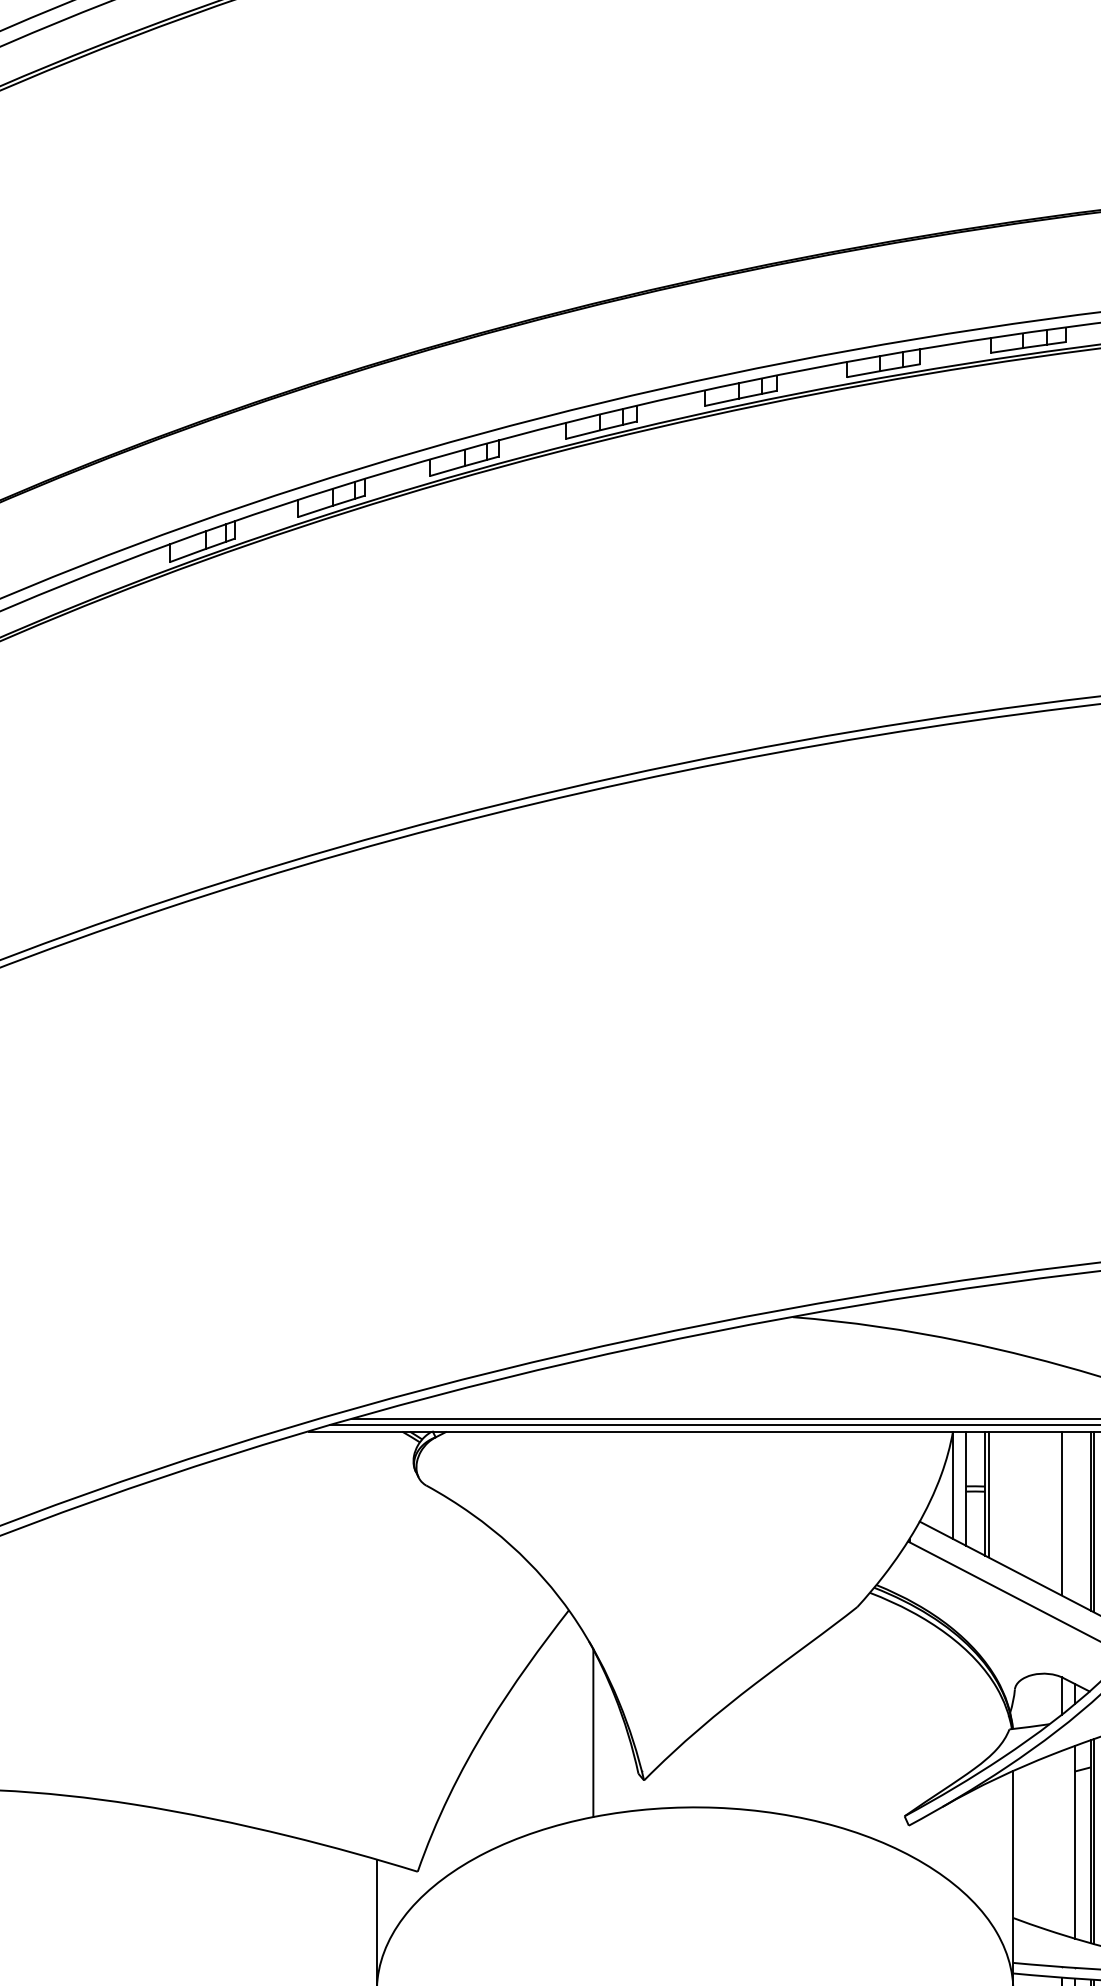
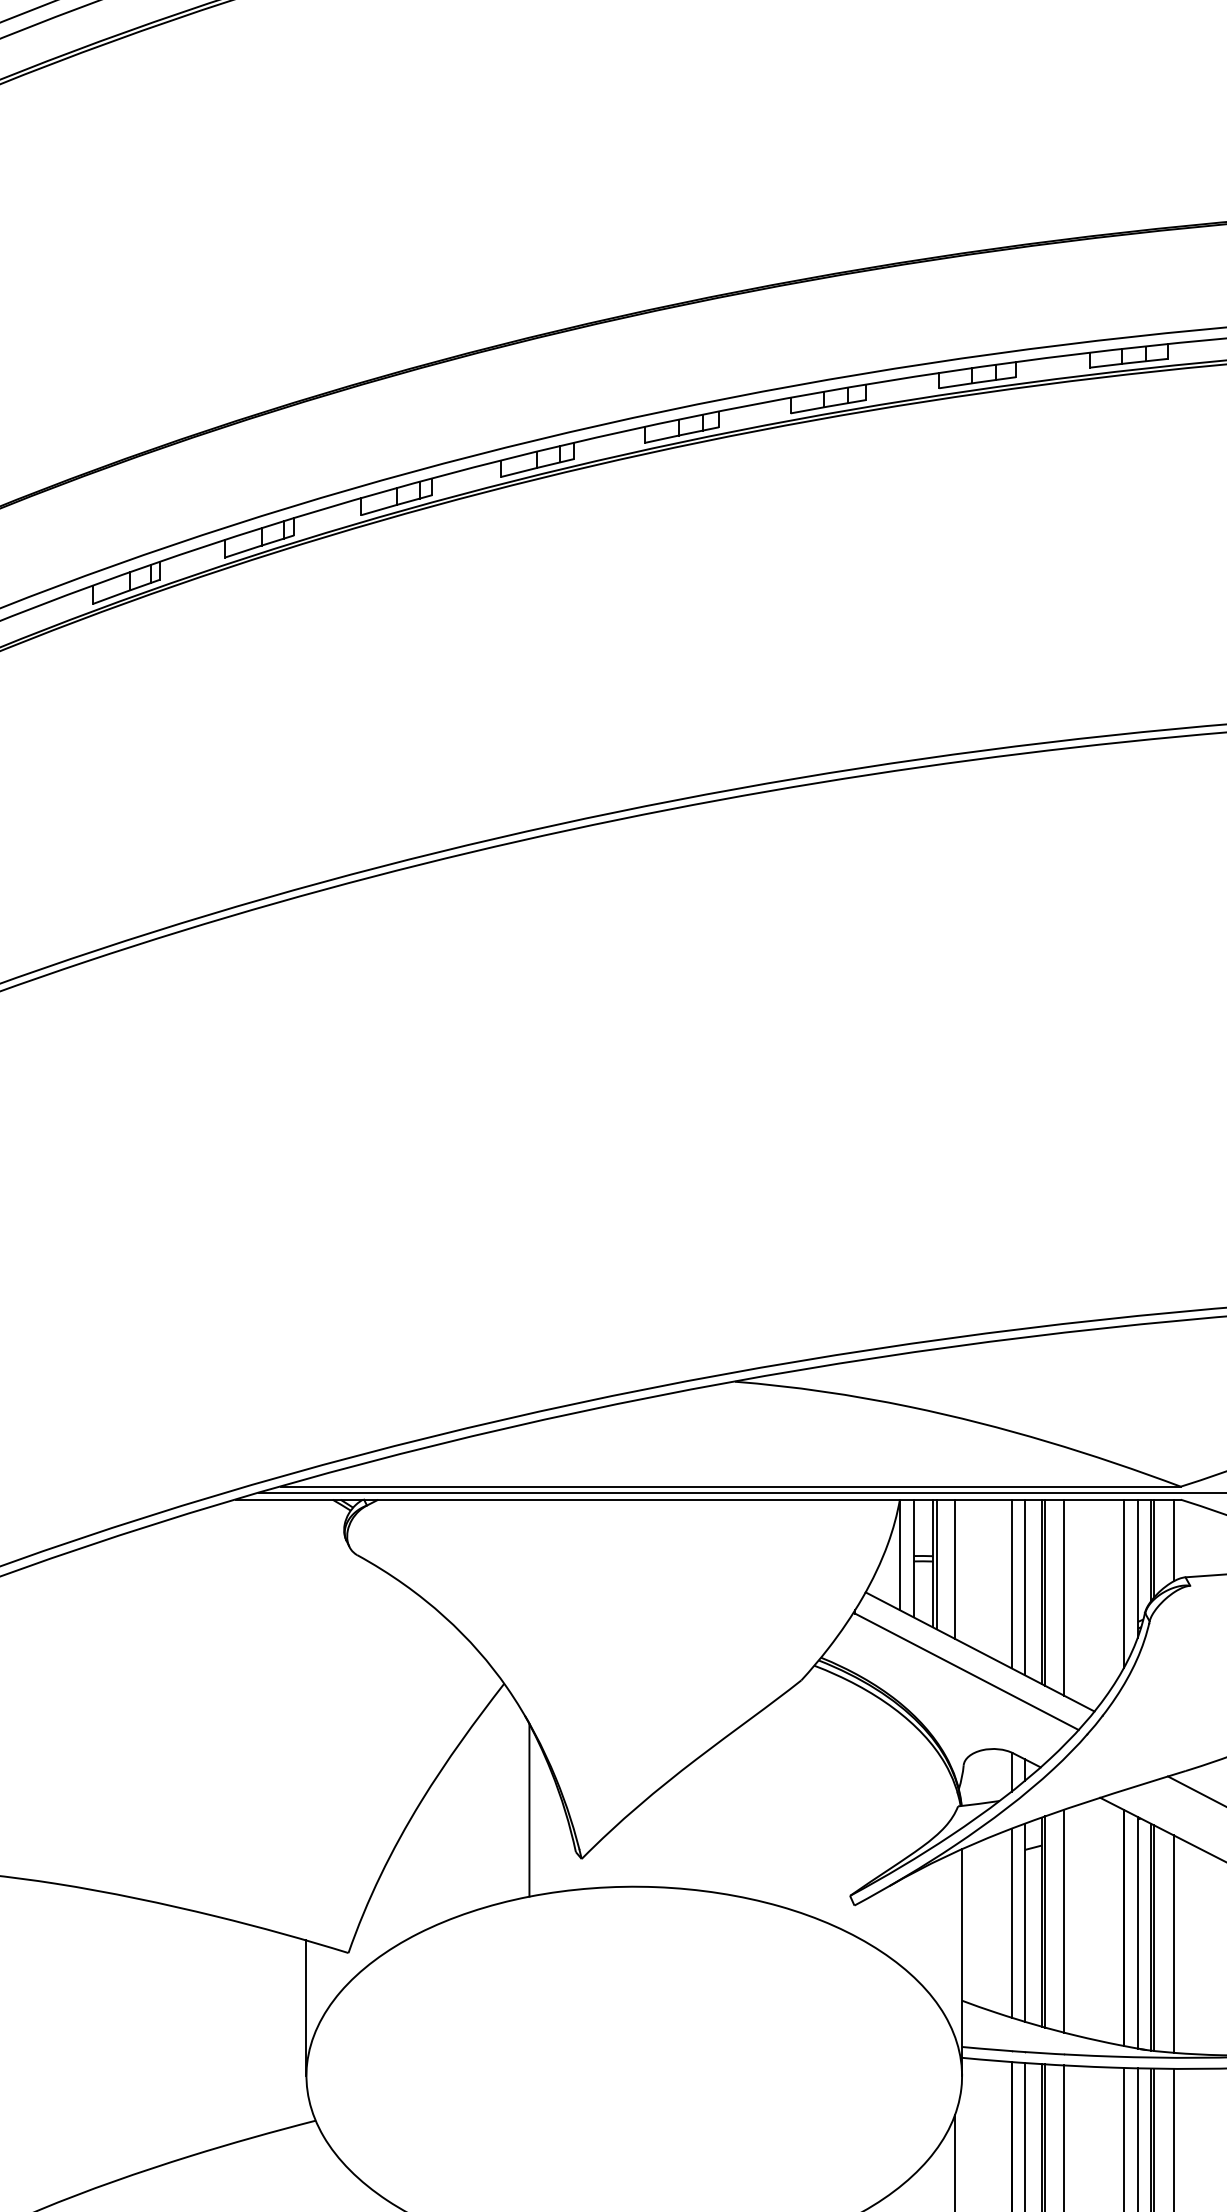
line: (1006, 1498) -> (955, 1568), added
line: (1074, 1516) -> (1025, 1587), added
line: (1061, 1842) -> (1011, 1922), added

